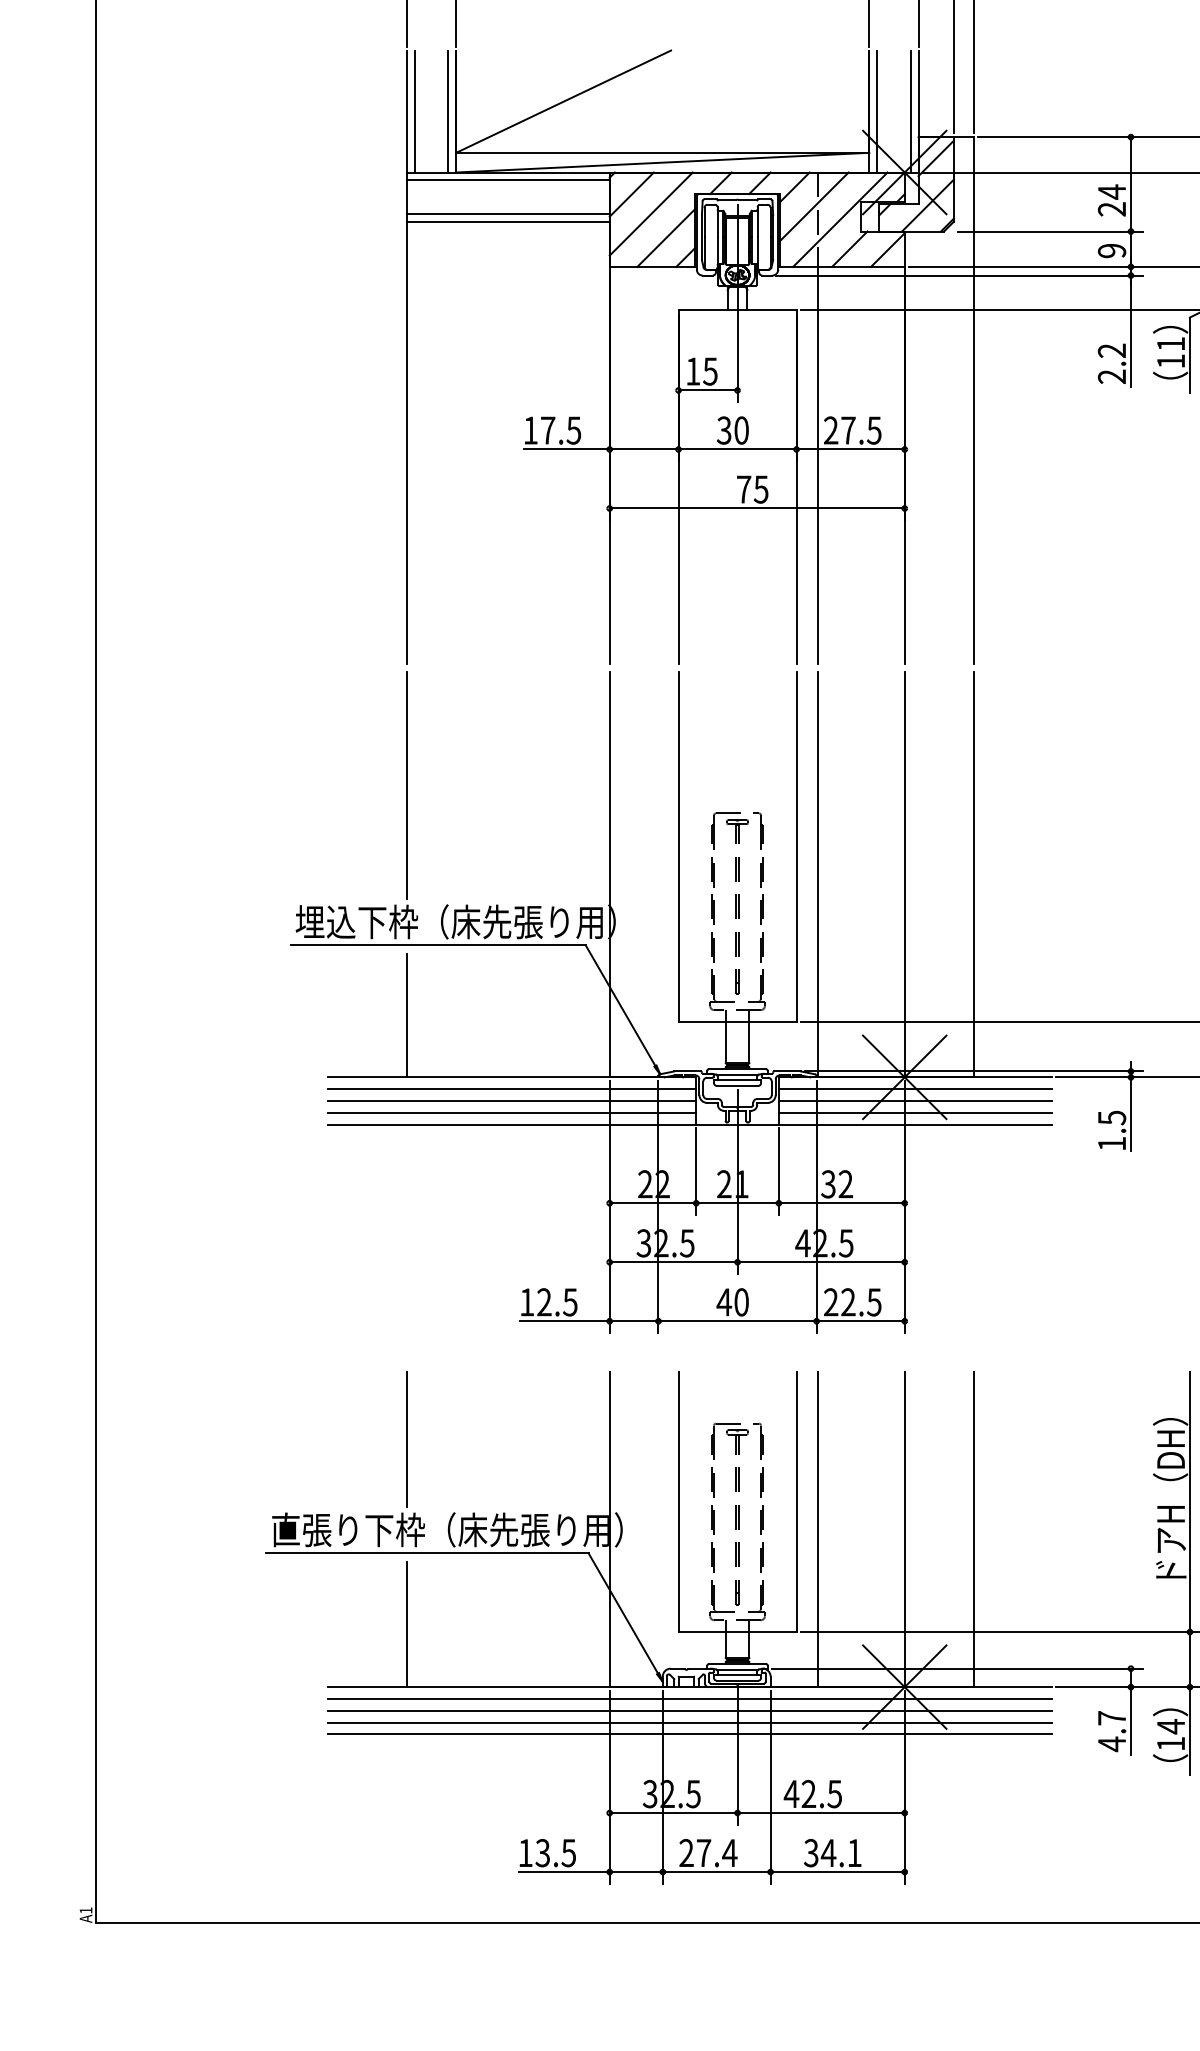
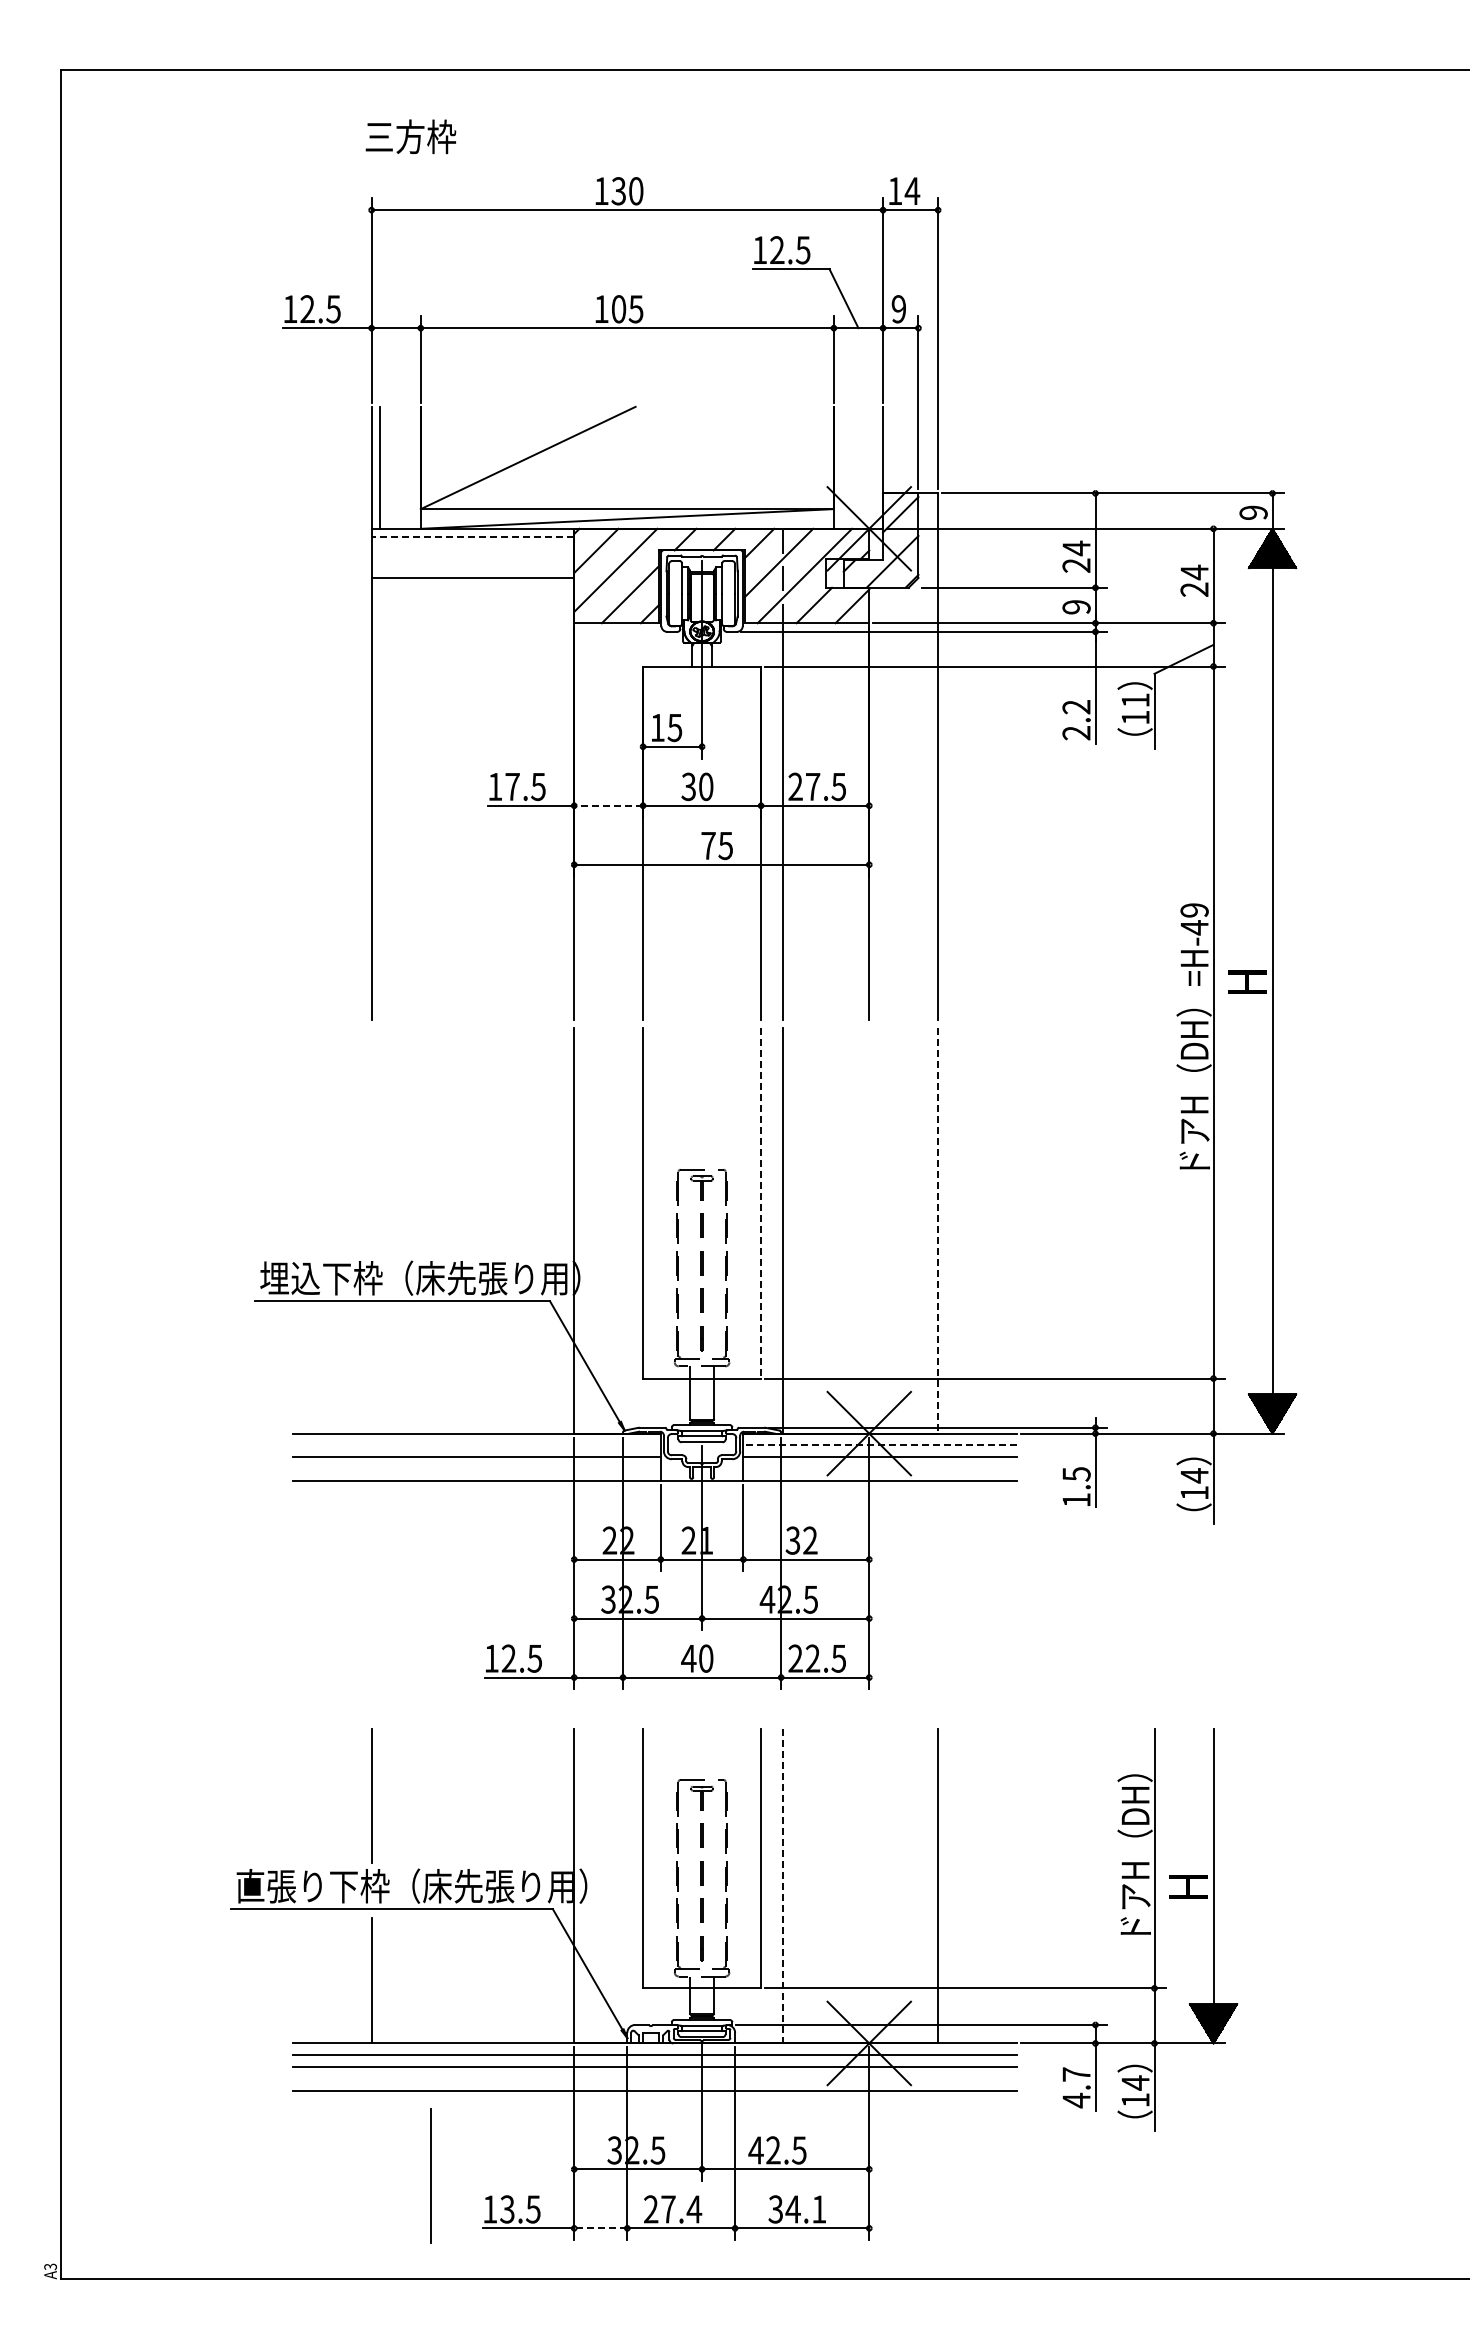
line: (447, 111) -> (412, 467), removed
line: (876, 111) -> (841, 467), removed
line: (910, 111) -> (875, 467), removed
line: (507, 180) -> (472, 536), solid -> dashed
line: (507, 214) -> (472, 570), removed
line: (643, 449) -> (608, 805), solid -> dashed
line: (406, 785) -> (371, 1141), removed
line: (796, 847) -> (761, 1203), solid -> dashed
line: (904, 874) -> (869, 1230), removed
line: (973, 874) -> (938, 1230), solid -> dashed
line: (406, 1015) -> (371, 1371), removed
line: (511, 1089) -> (476, 1445), removed
line: (915, 1089) -> (880, 1445), solid -> dashed
line: (511, 1113) -> (476, 1469), removed
line: (914, 1113) -> (879, 1469), removed
line: (904, 1529) -> (869, 1885), removed
line: (817, 1530) -> (782, 1886), solid -> dashed
line: (689, 1722) -> (654, 2078), removed
line: (465, 1819) -> (430, 2175), added
line: (635, 1872) -> (600, 2228), solid -> dashed
text: (85, 1910) -> (50, 2266), A1 -> A3

